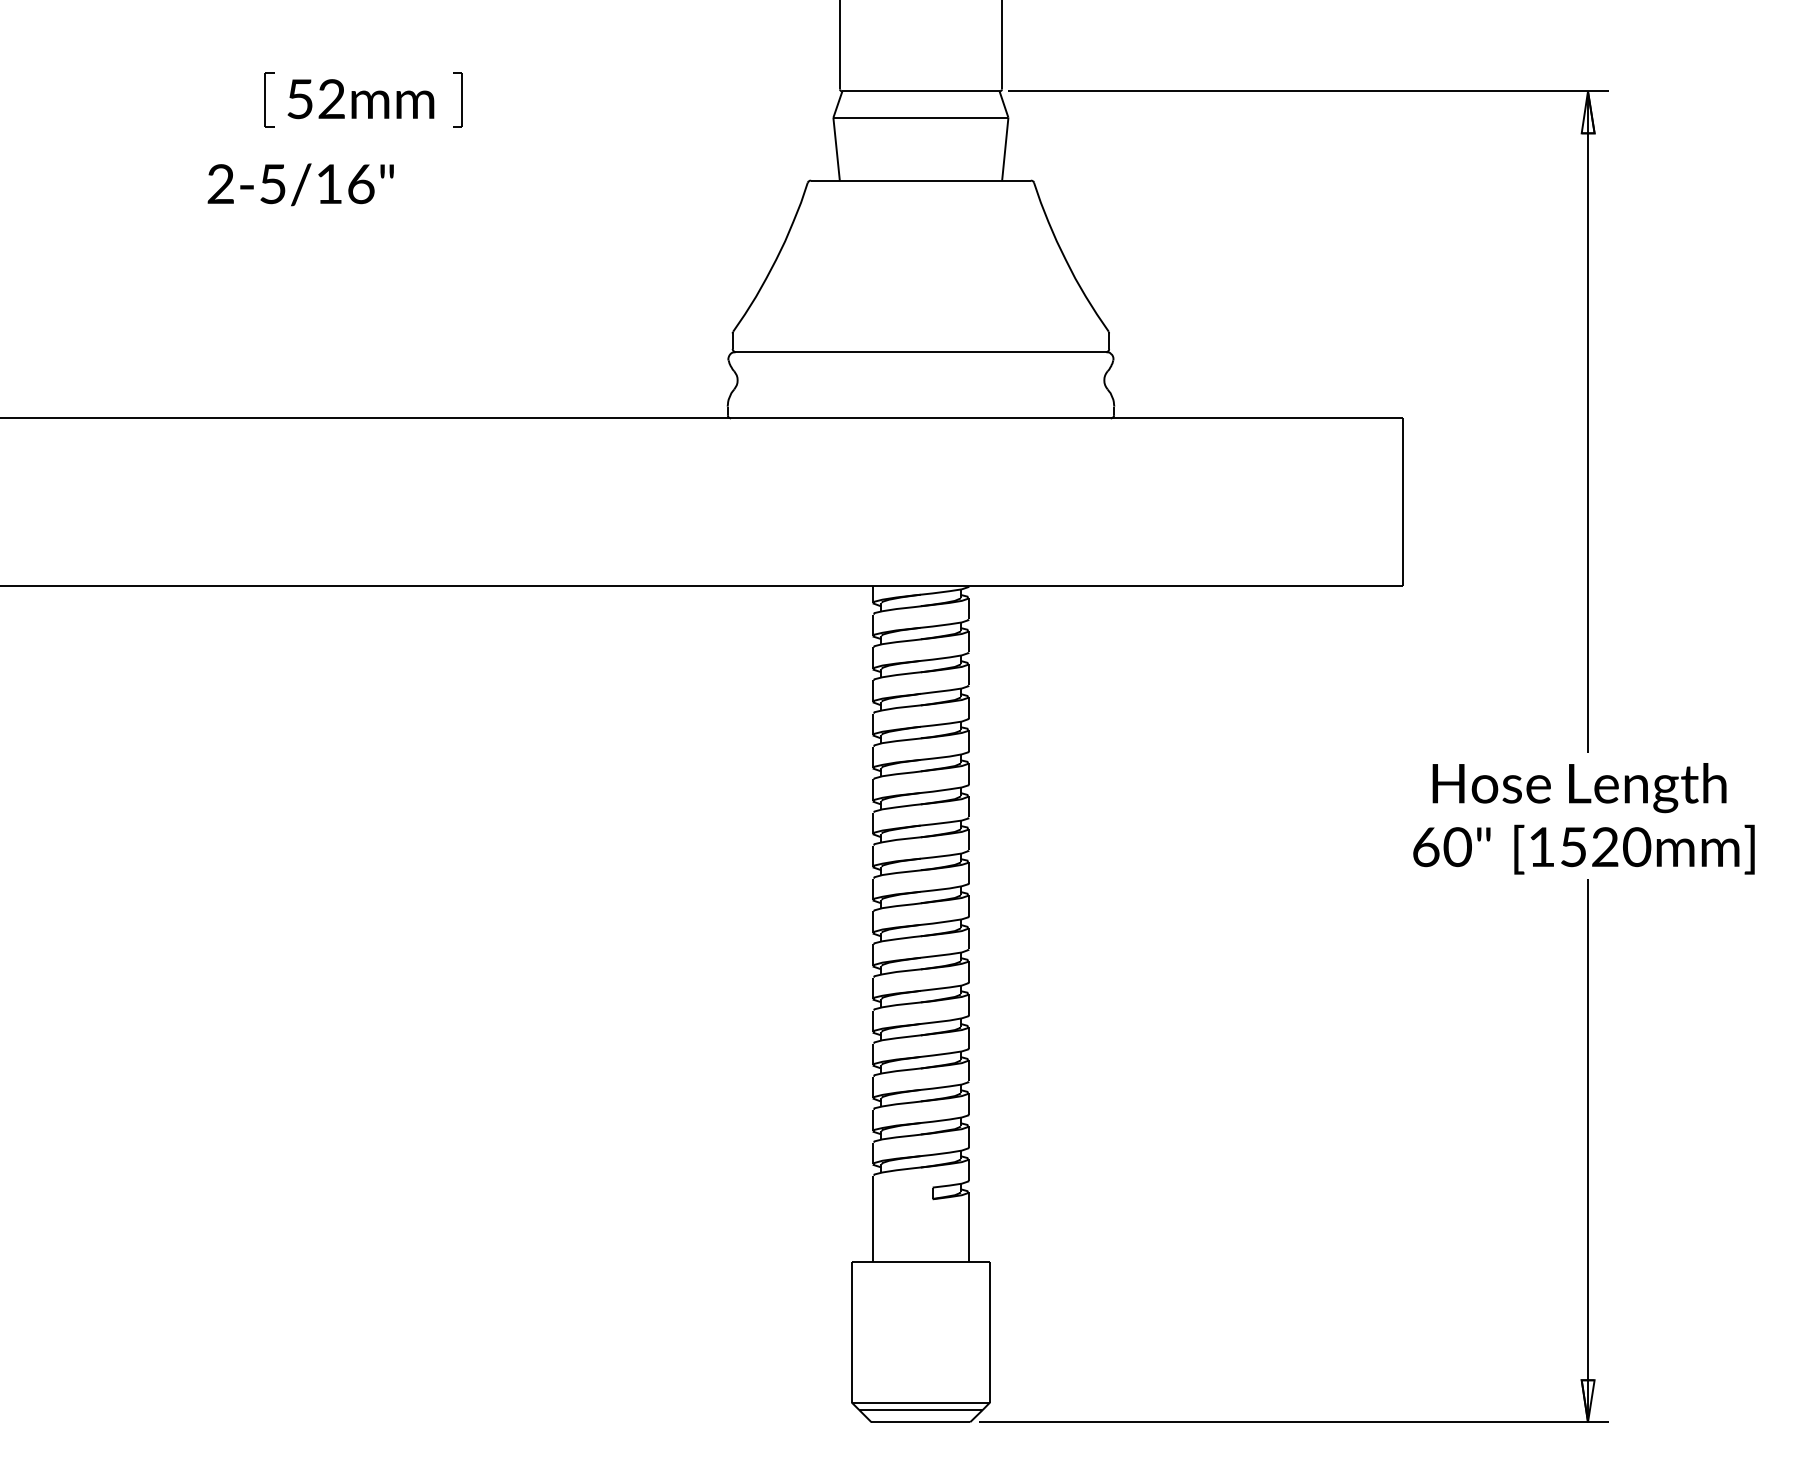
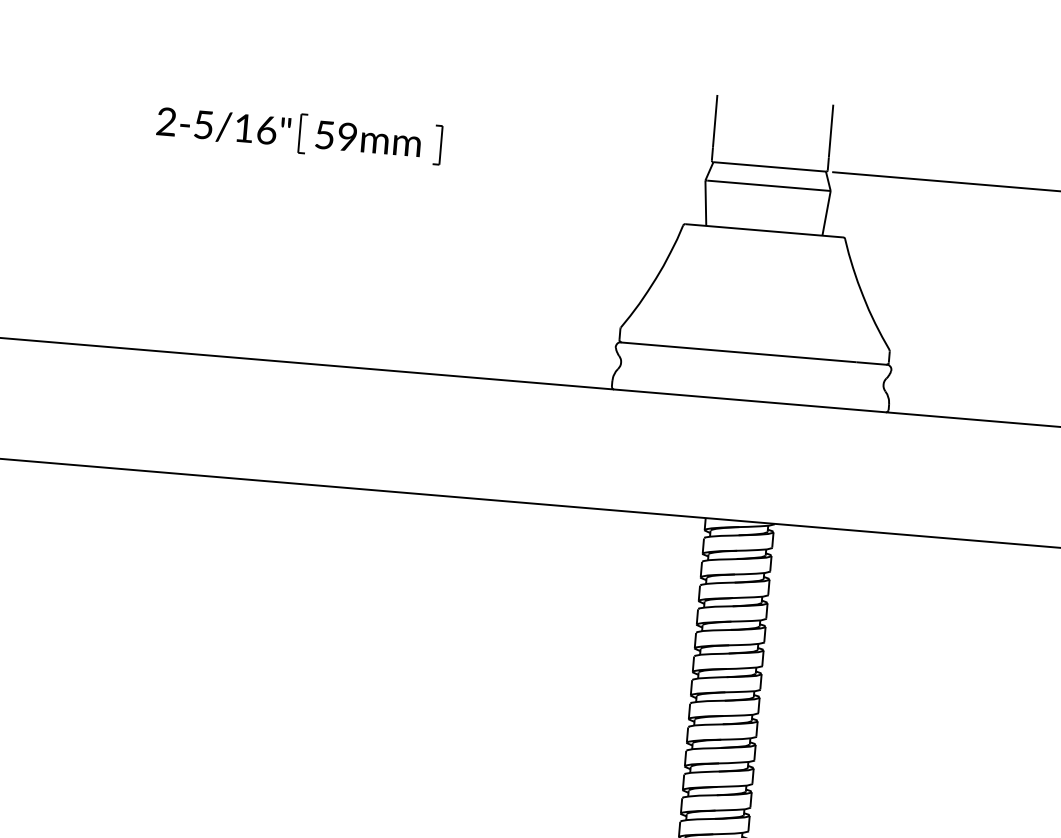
text: (331, 98) -> (347, 136), 52mm -> 59mm
text: (300, 184) -> (223, 126), moved

